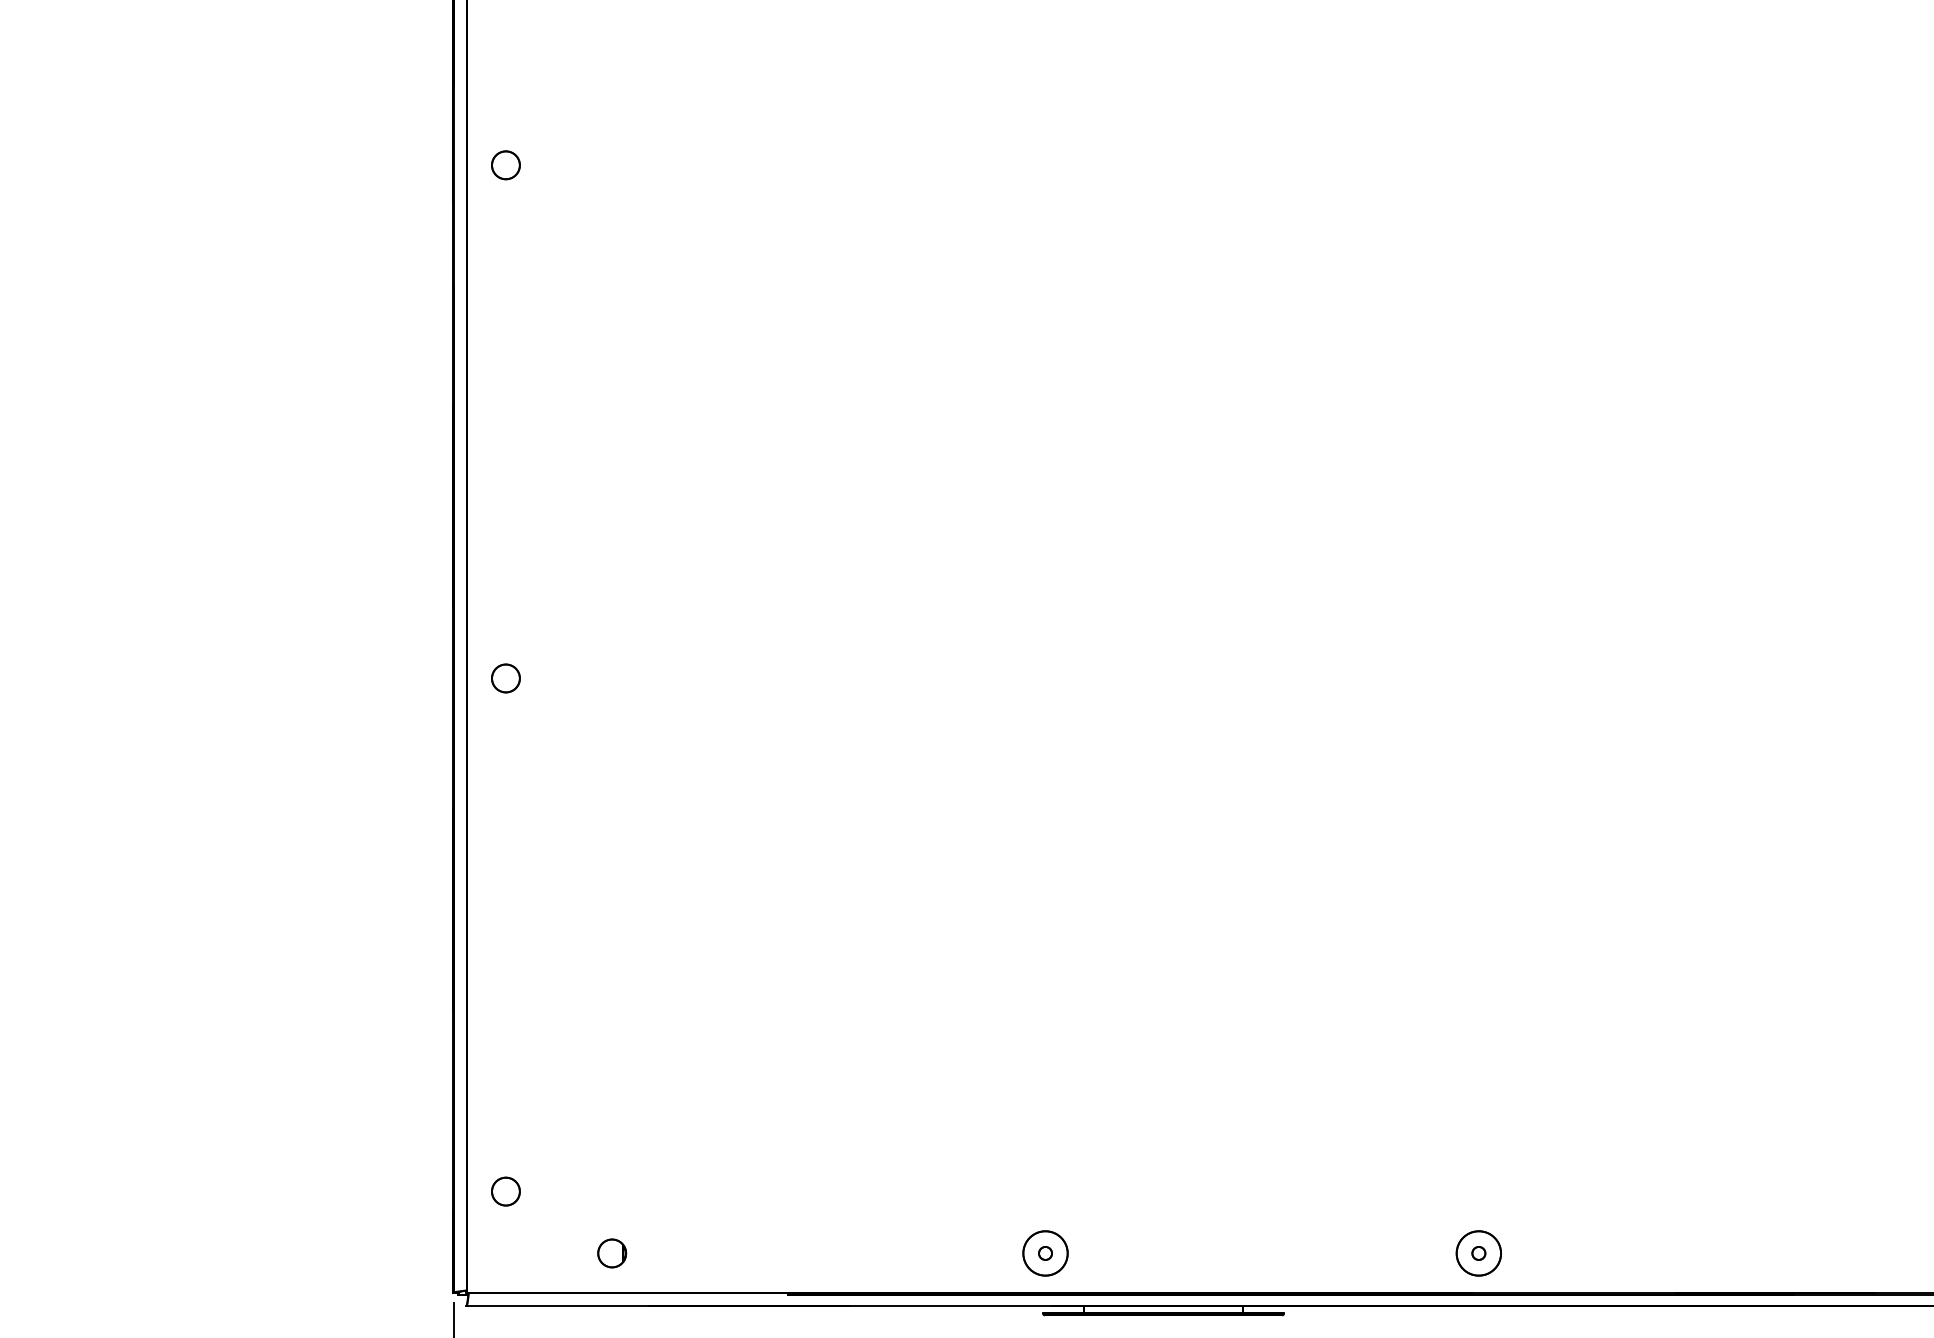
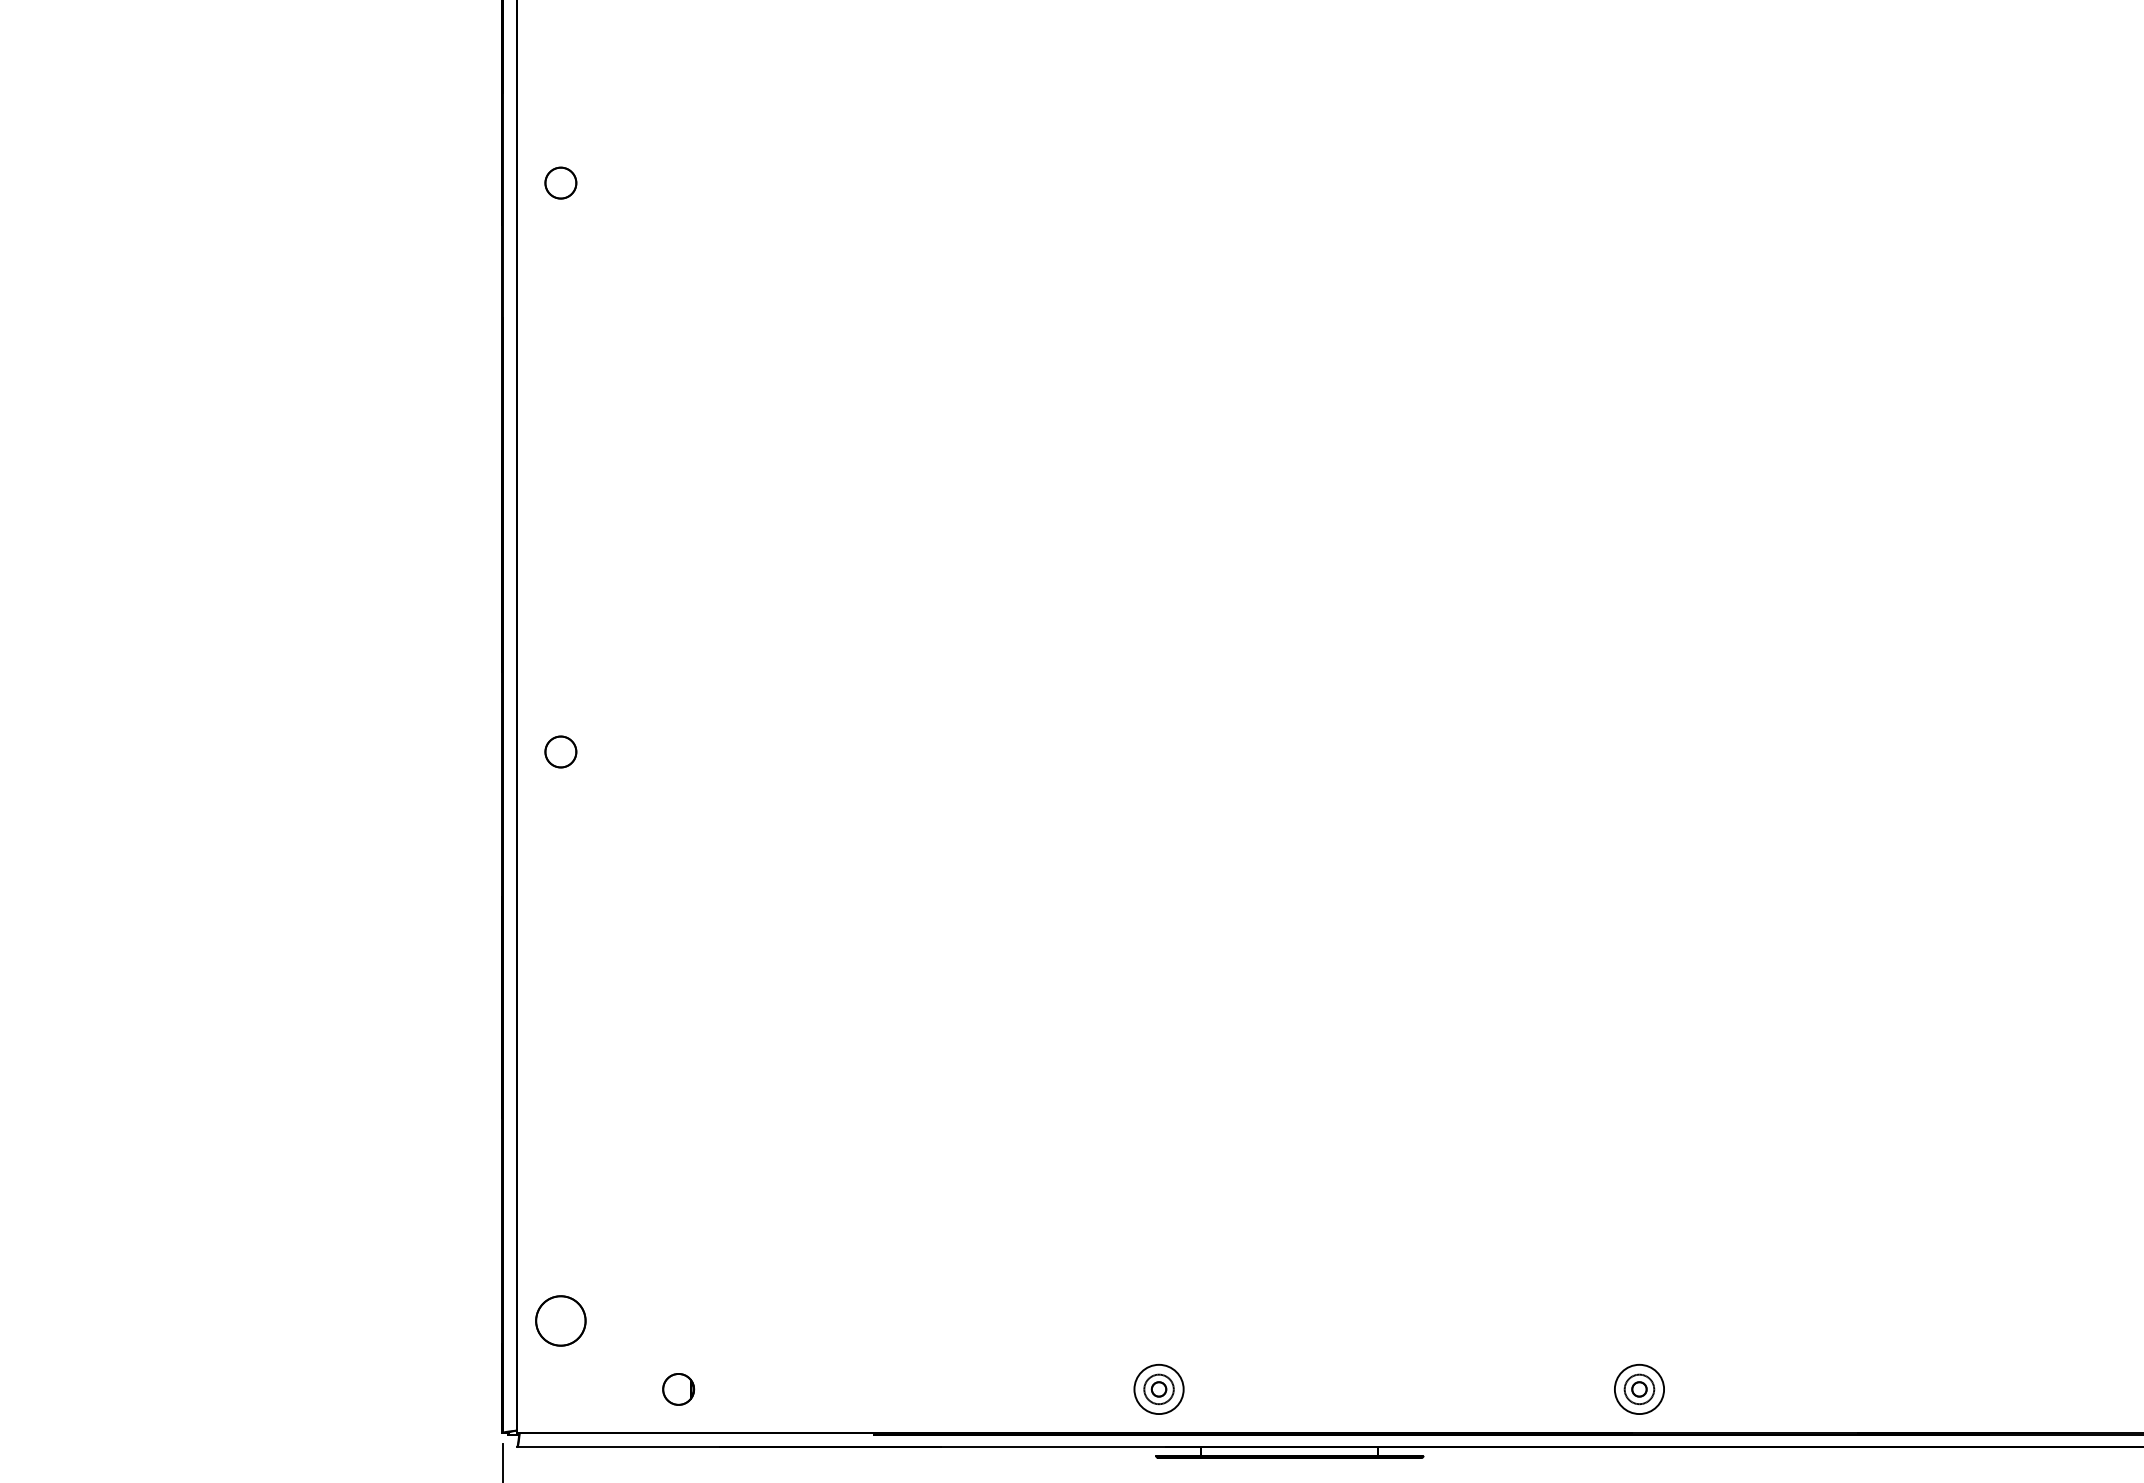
part: (505, 1191) -> (560, 1320), size x1.6
circle: (1045, 1253) -> (1159, 1389), size x0.6
circle: (1478, 1253) -> (1639, 1389), size x0.6

